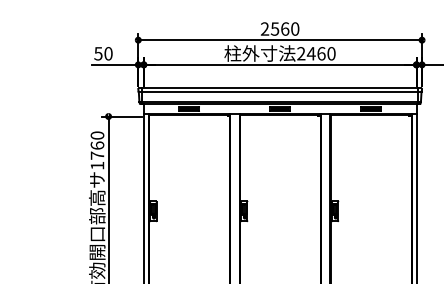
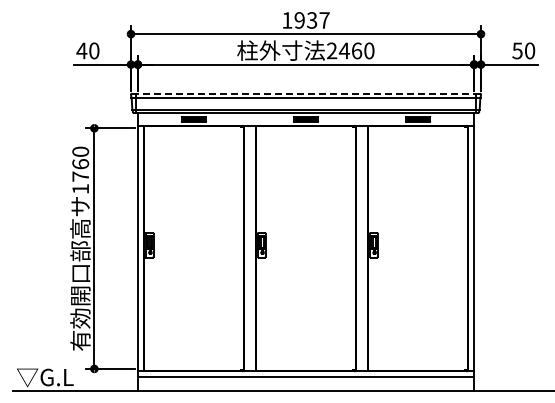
text: (279, 29) -> (305, 20), 2560 -> 1937
text: (98, 53) -> (81, 50), 50 -> 40
line: (280, 88) -> (306, 93), solid -> dashed

